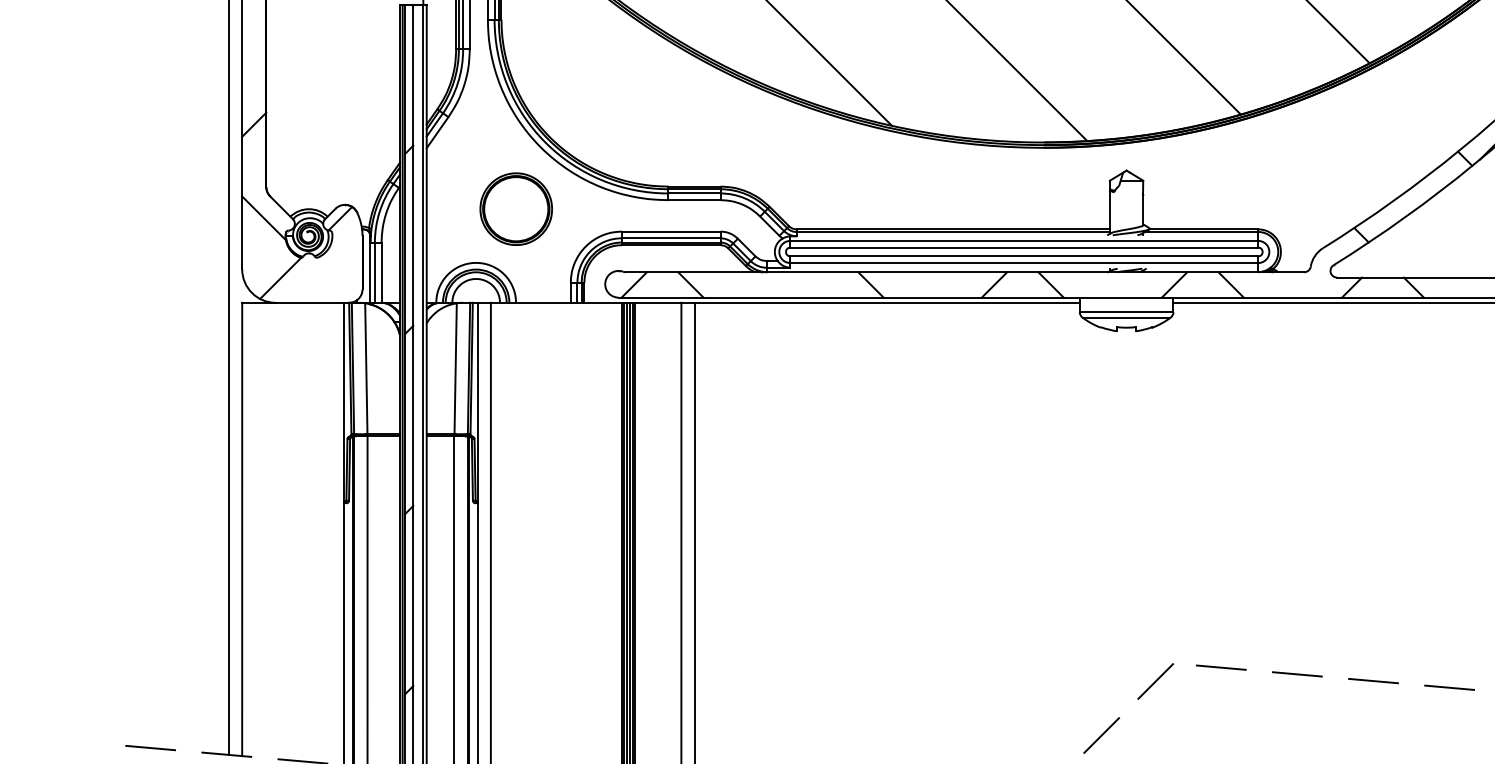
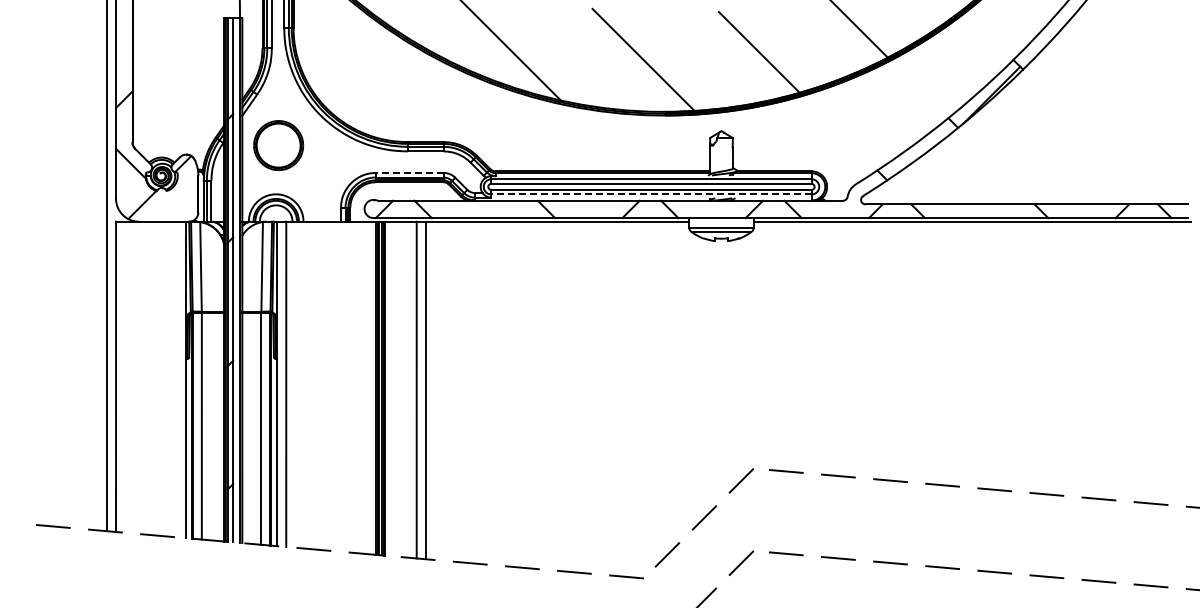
part: (516, 209) -> (278, 145), moved
line: (670, 230) -> (409, 172), solid -> dashed
line: (1022, 263) -> (650, 194), solid -> dashed

